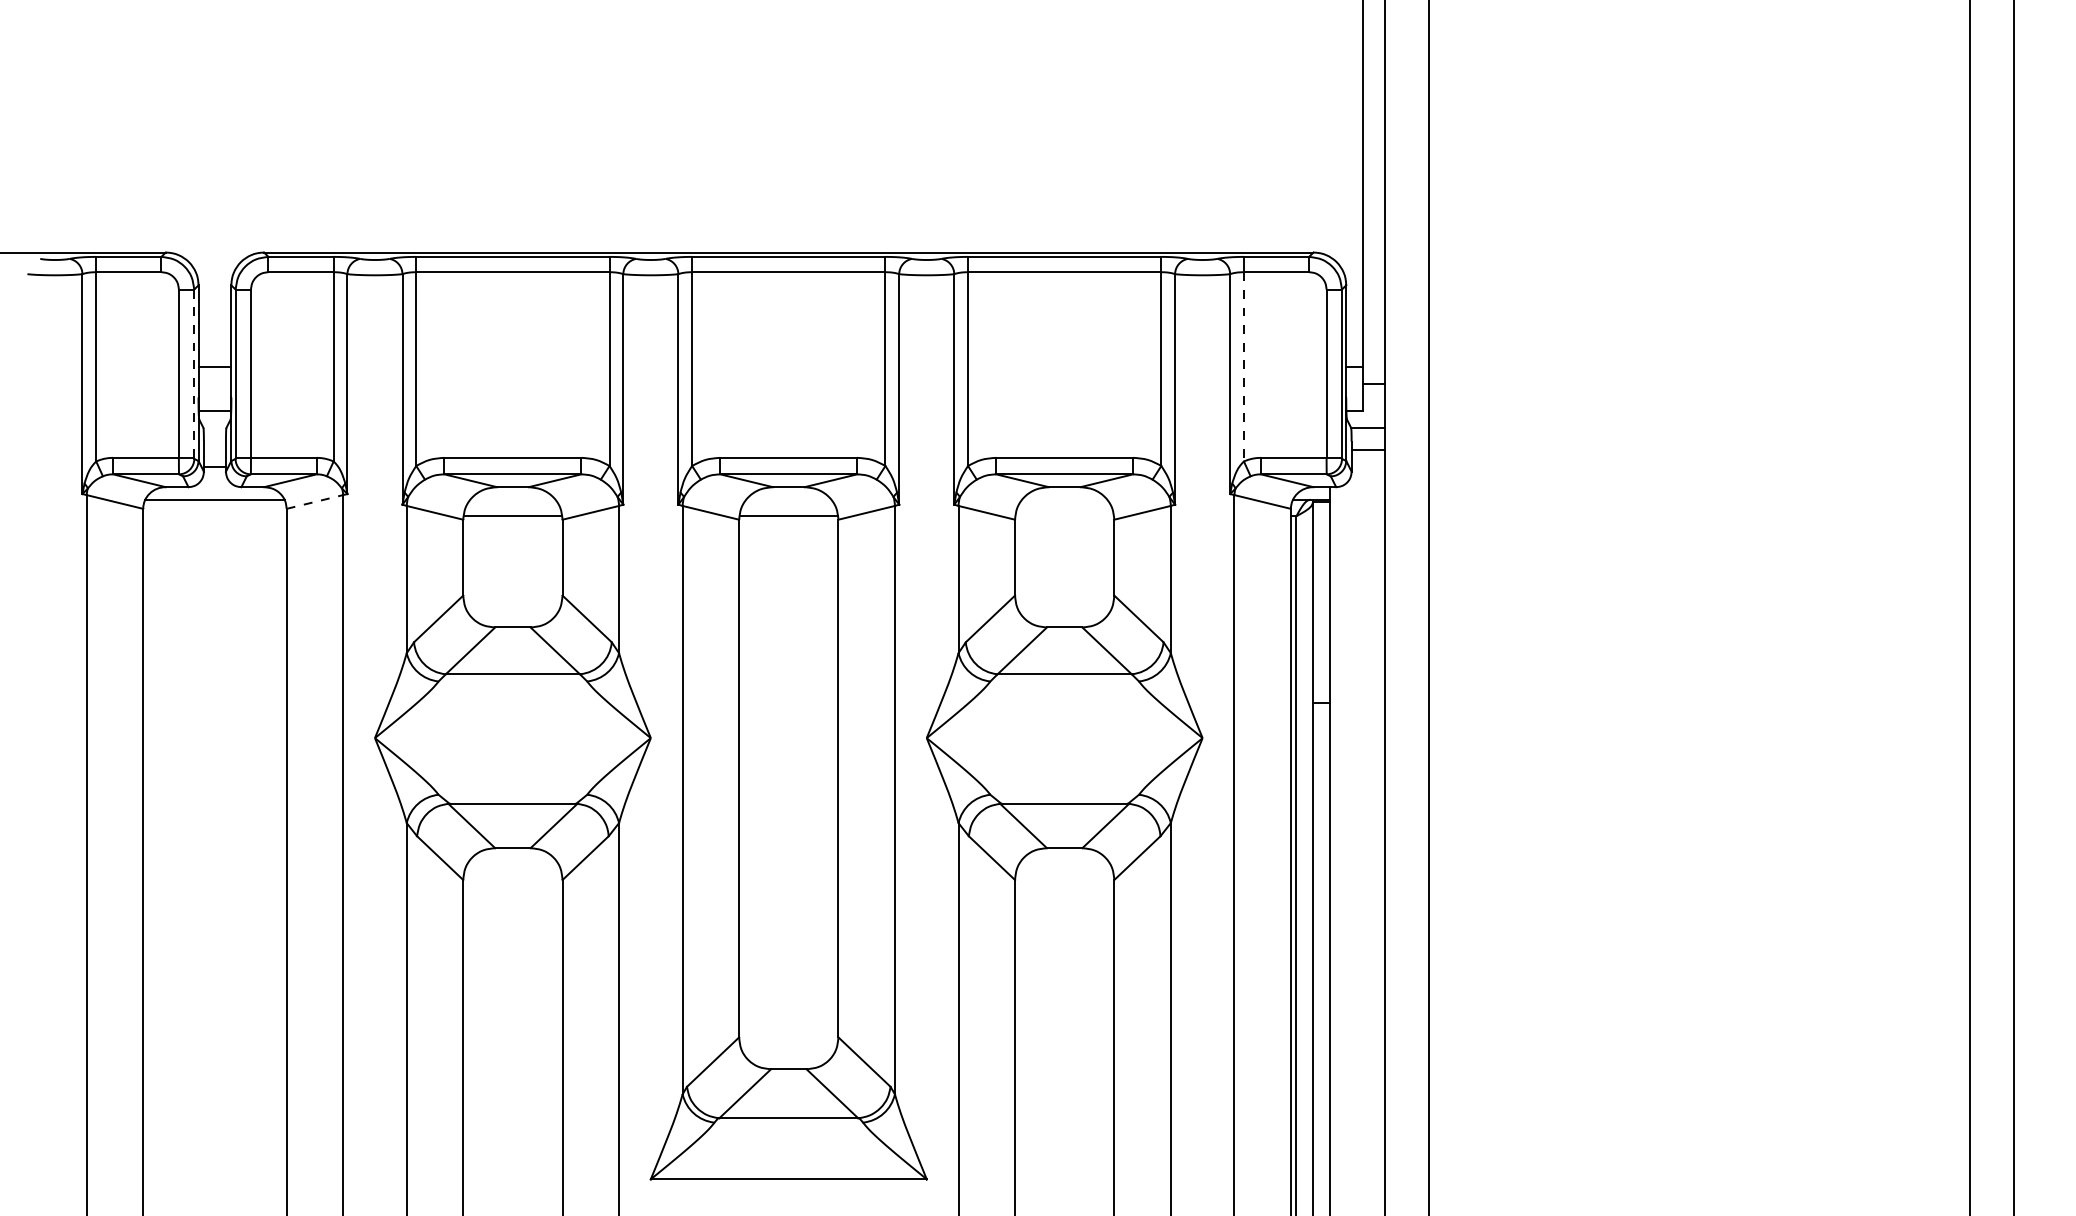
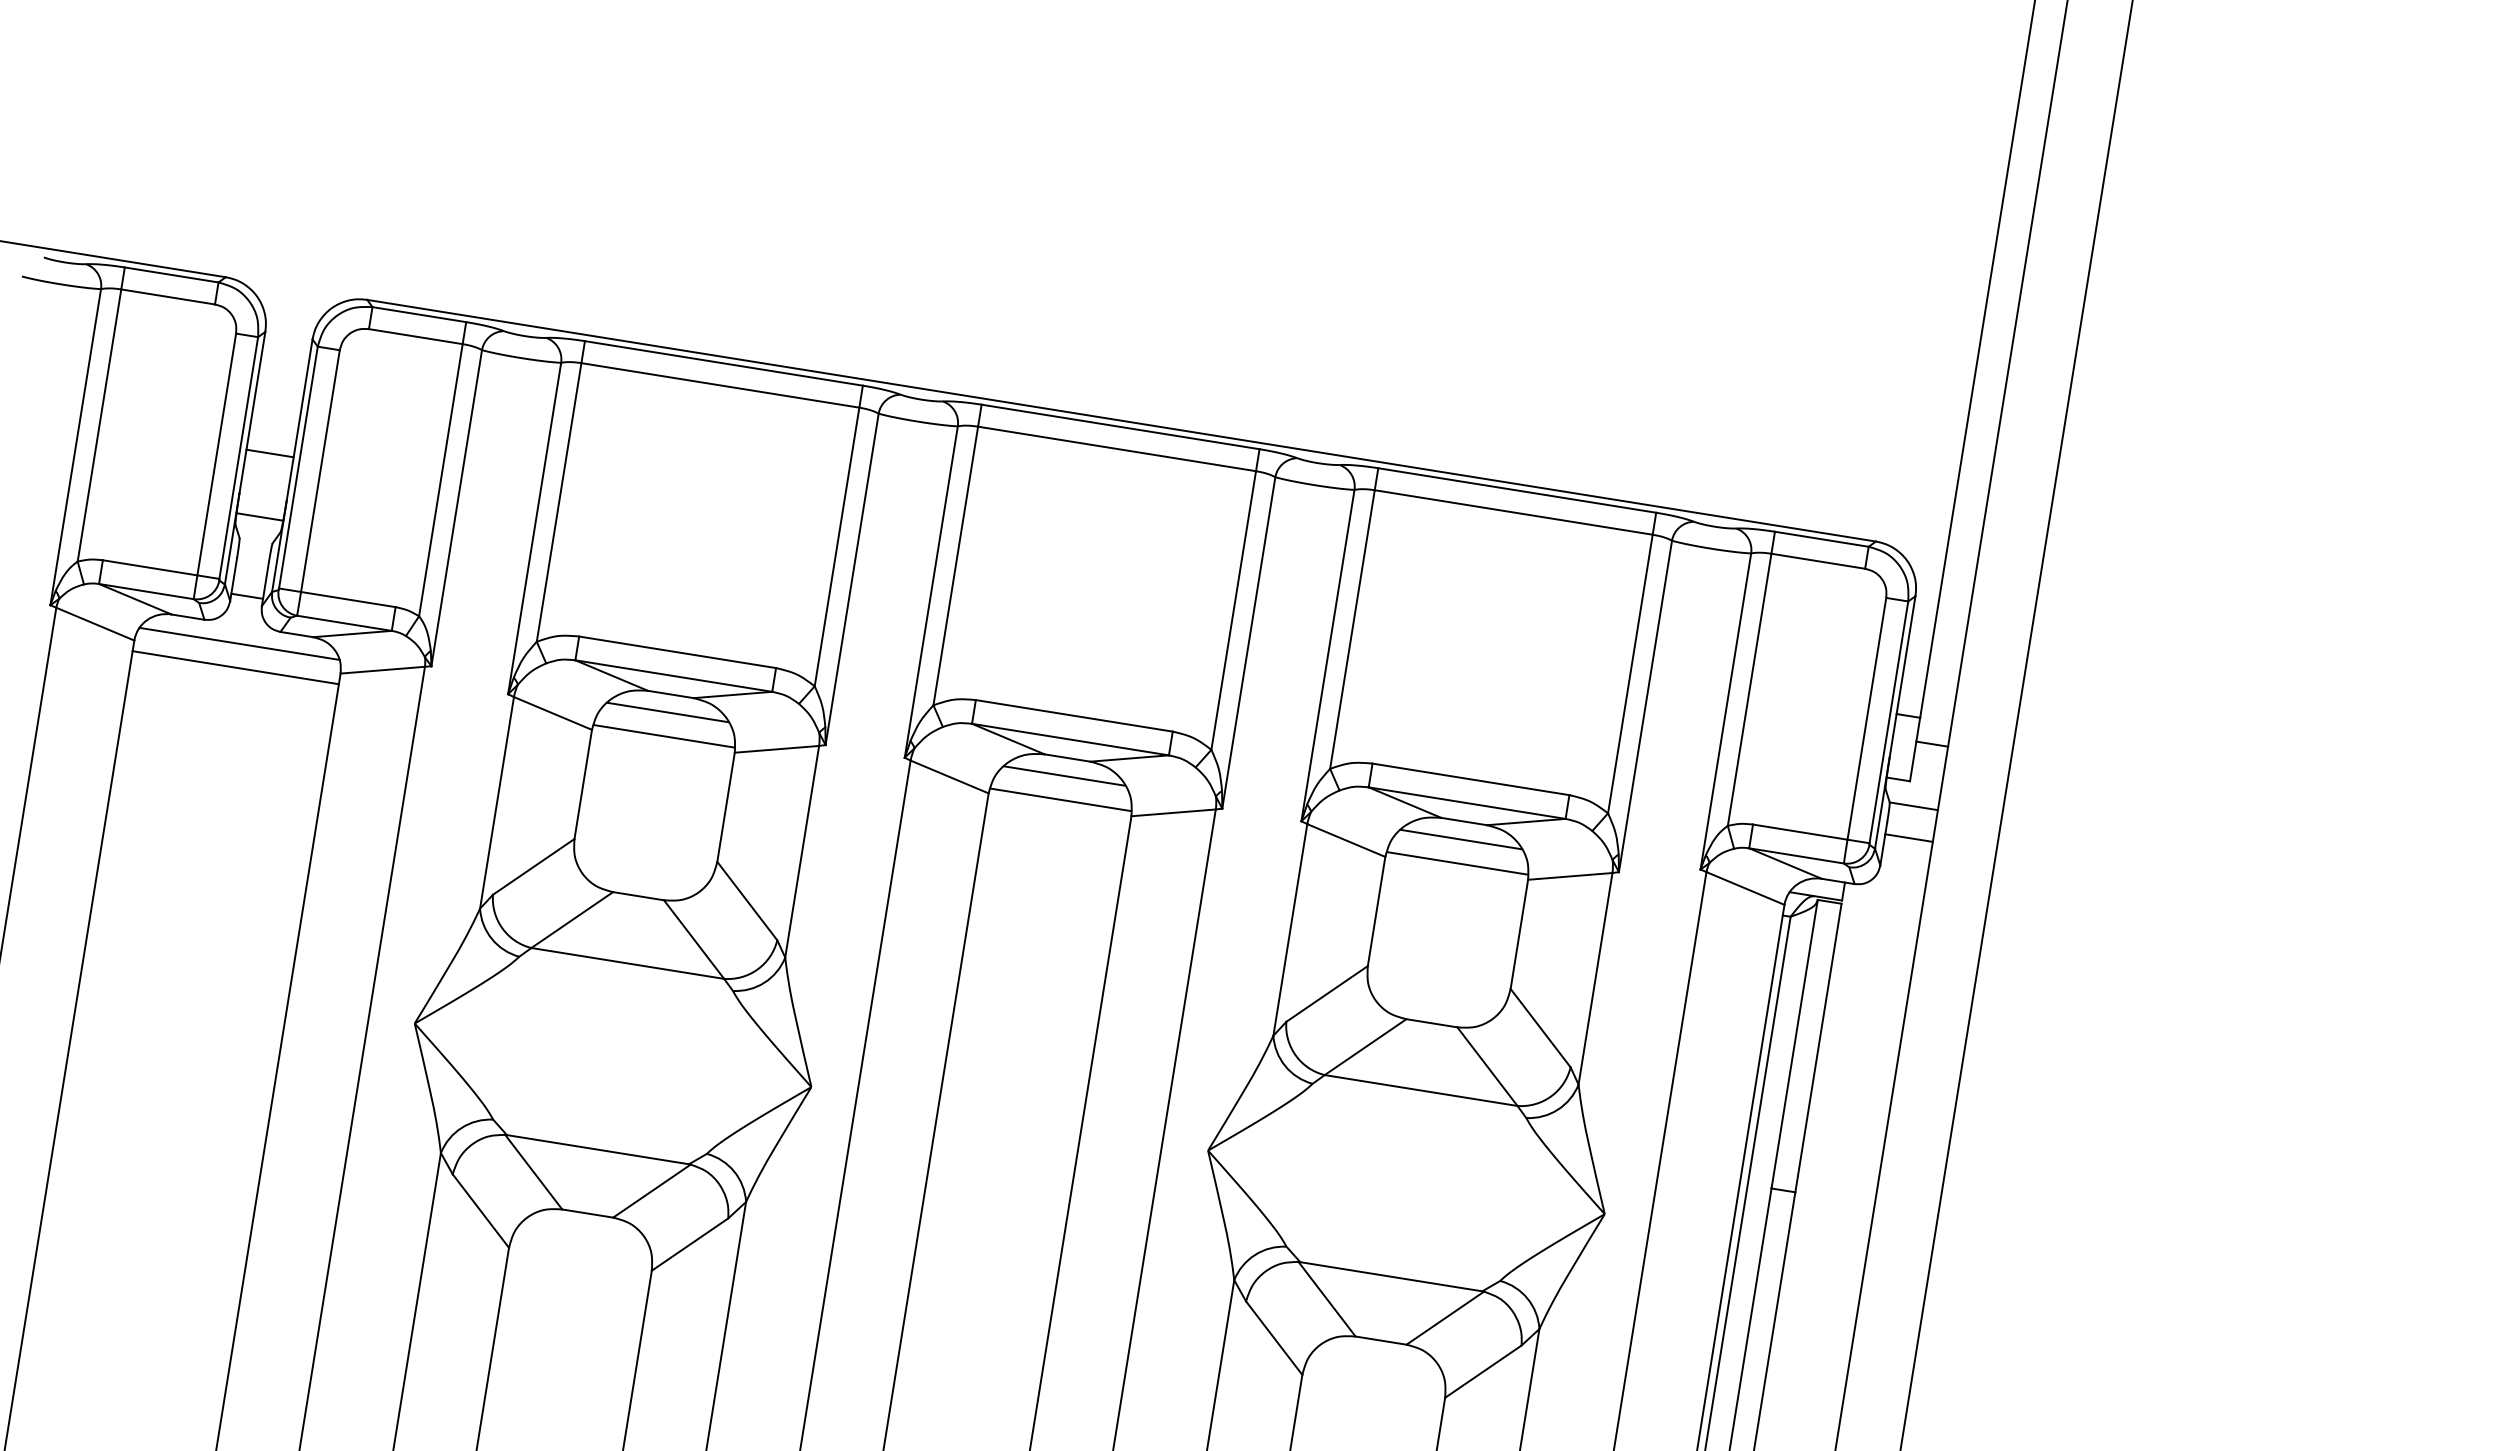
line: (1243, 366) -> (1749, 689), dashed -> solid
line: (194, 374) -> (239, 459), dashed -> solid
line: (512, 499) -> (667, 712), added
line: (788, 499) -> (1064, 775), added
line: (1064, 499) -> (1461, 839), added
line: (315, 501) -> (383, 669), dashed -> solid
line: (214, 516) -> (235, 667), added
line: (1064, 516) -> (1457, 863), added

